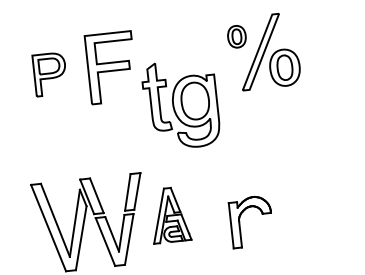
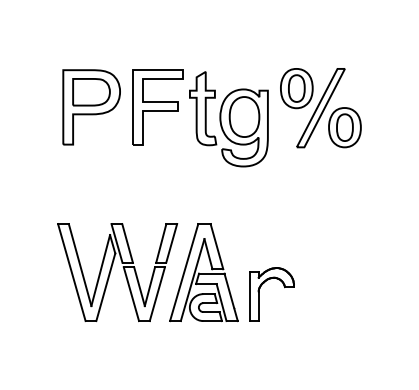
part: (236, 36) -> (296, 88), size x1.67
part: (50, 74) -> (91, 107), size x1.67
part: (180, 104) -> (228, 119), moved
part: (169, 214) -> (203, 272), size x1.67
part: (240, 223) -> (259, 294), moved

